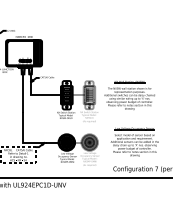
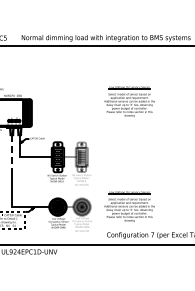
part: (134, 42) -> (129, 101), added
line: (22, 93) -> (11, 155), solid -> dashed
part: (129, 95) -> (123, 157), removed

